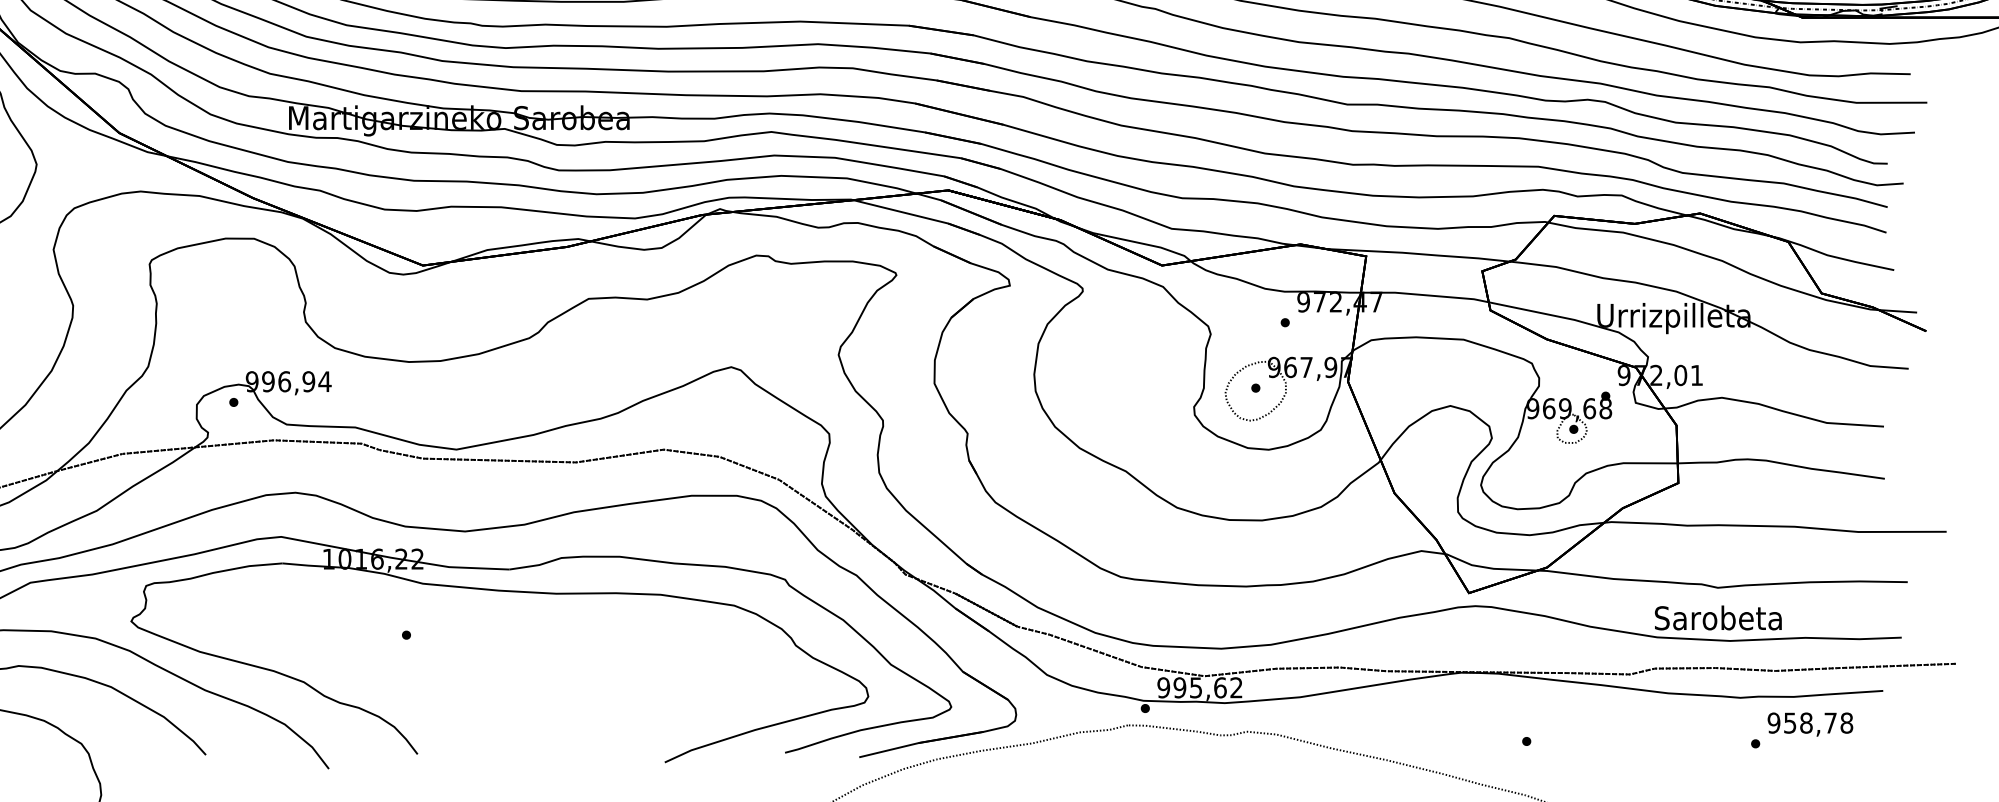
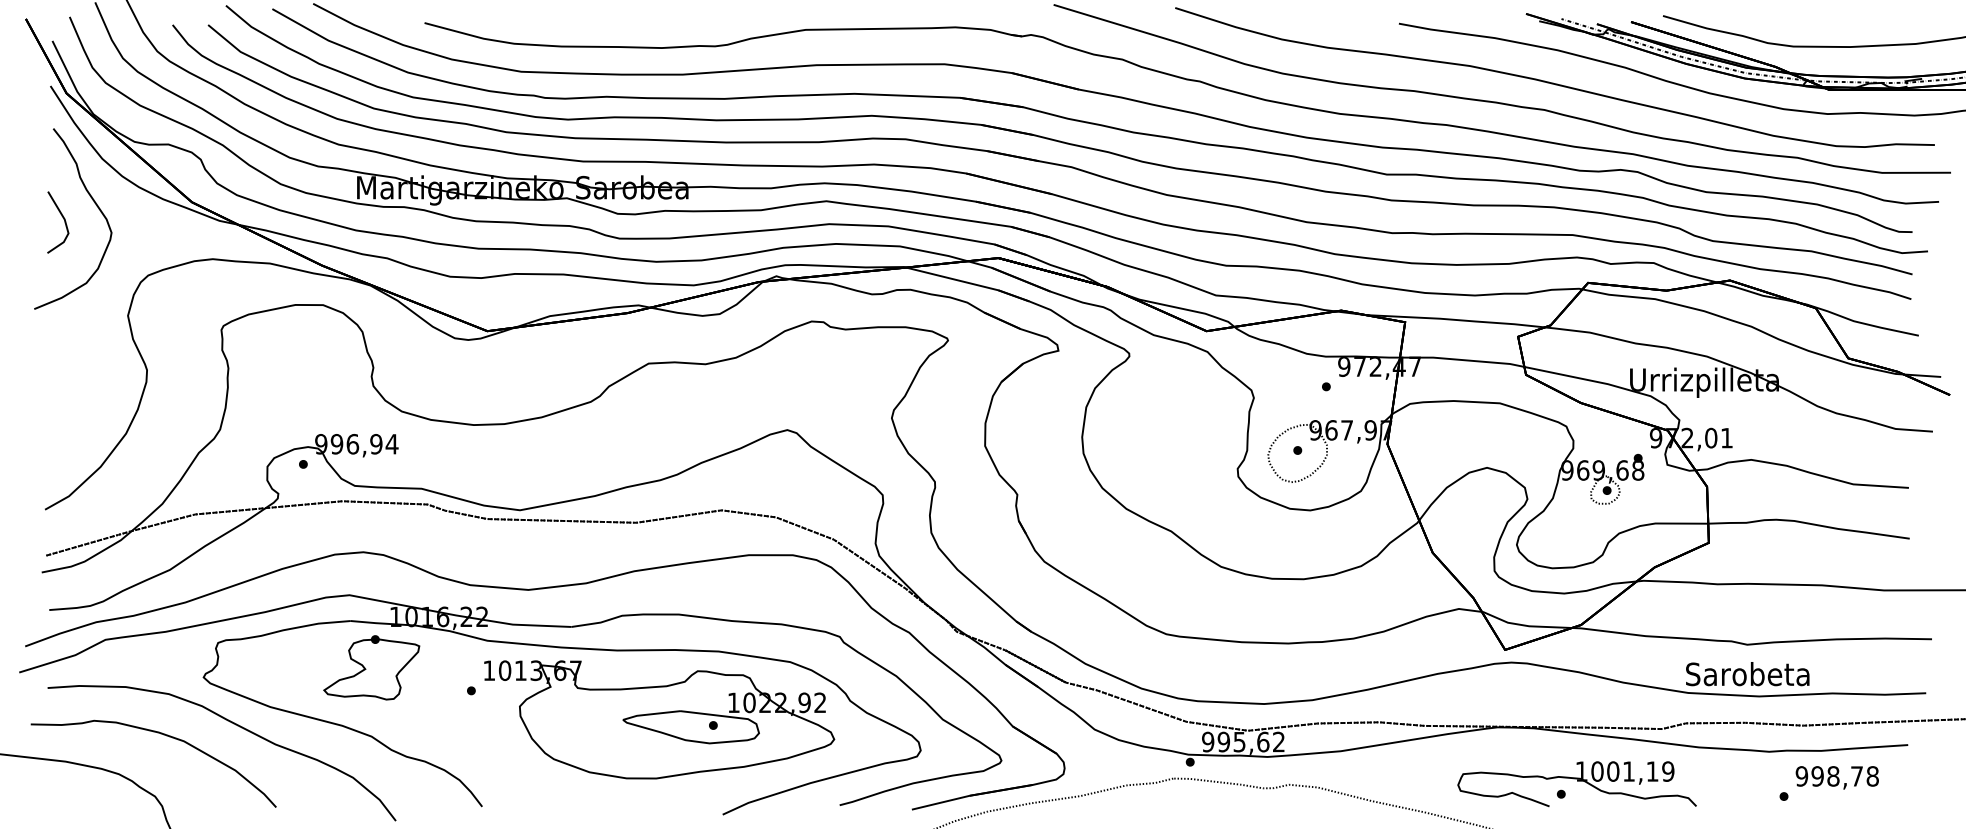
part: (303, 611) -> (371, 667), added
part: (599, 664) -> (659, 719), added
text: (1790, 723) -> (1817, 776), 958,78 -> 998,78
part: (1542, 731) -> (1576, 784), added

